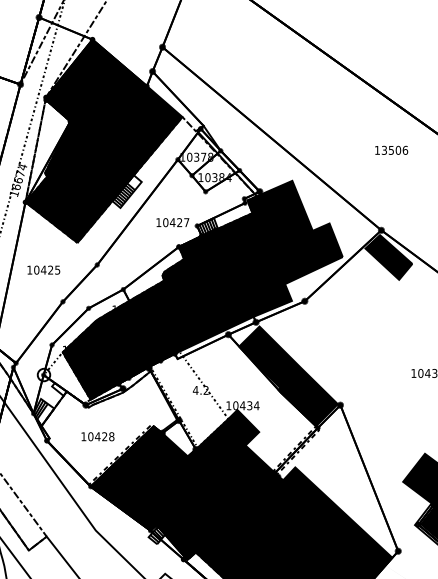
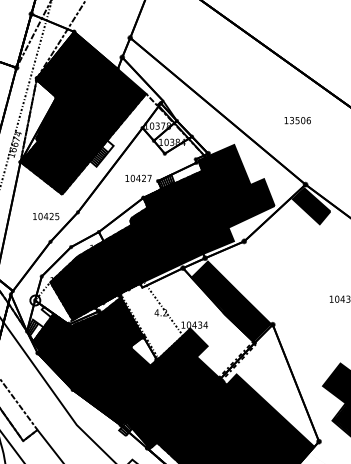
text: (391, 150) -> (297, 120), moved
text: (44, 270) -> (46, 216), moved
fill: (109, 428) -> (87, 343), added

